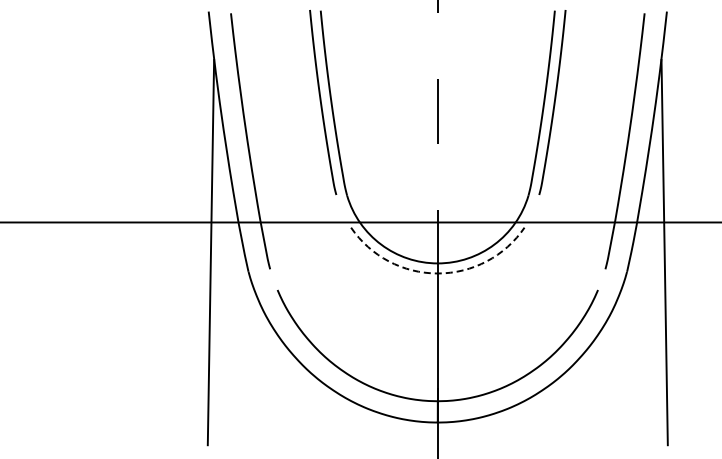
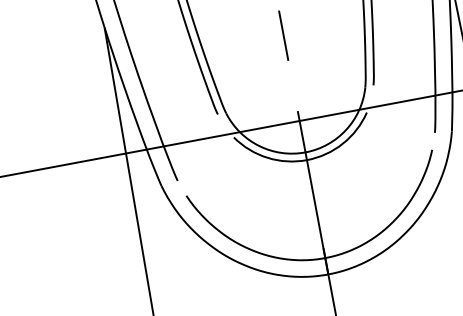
arc: (437, 273) -> (306, 160), dashed -> solid

